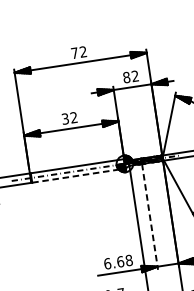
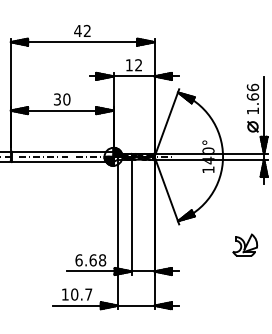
text: (74, 52) -> (77, 30), 72 -> 42
text: (125, 77) -> (128, 65), 82 -> 12
text: (73, 117) -> (66, 99), 32 -> 30
line: (78, 175) -> (62, 161), dashed -> solid
line: (149, 217) -> (131, 217), dashed -> solid

